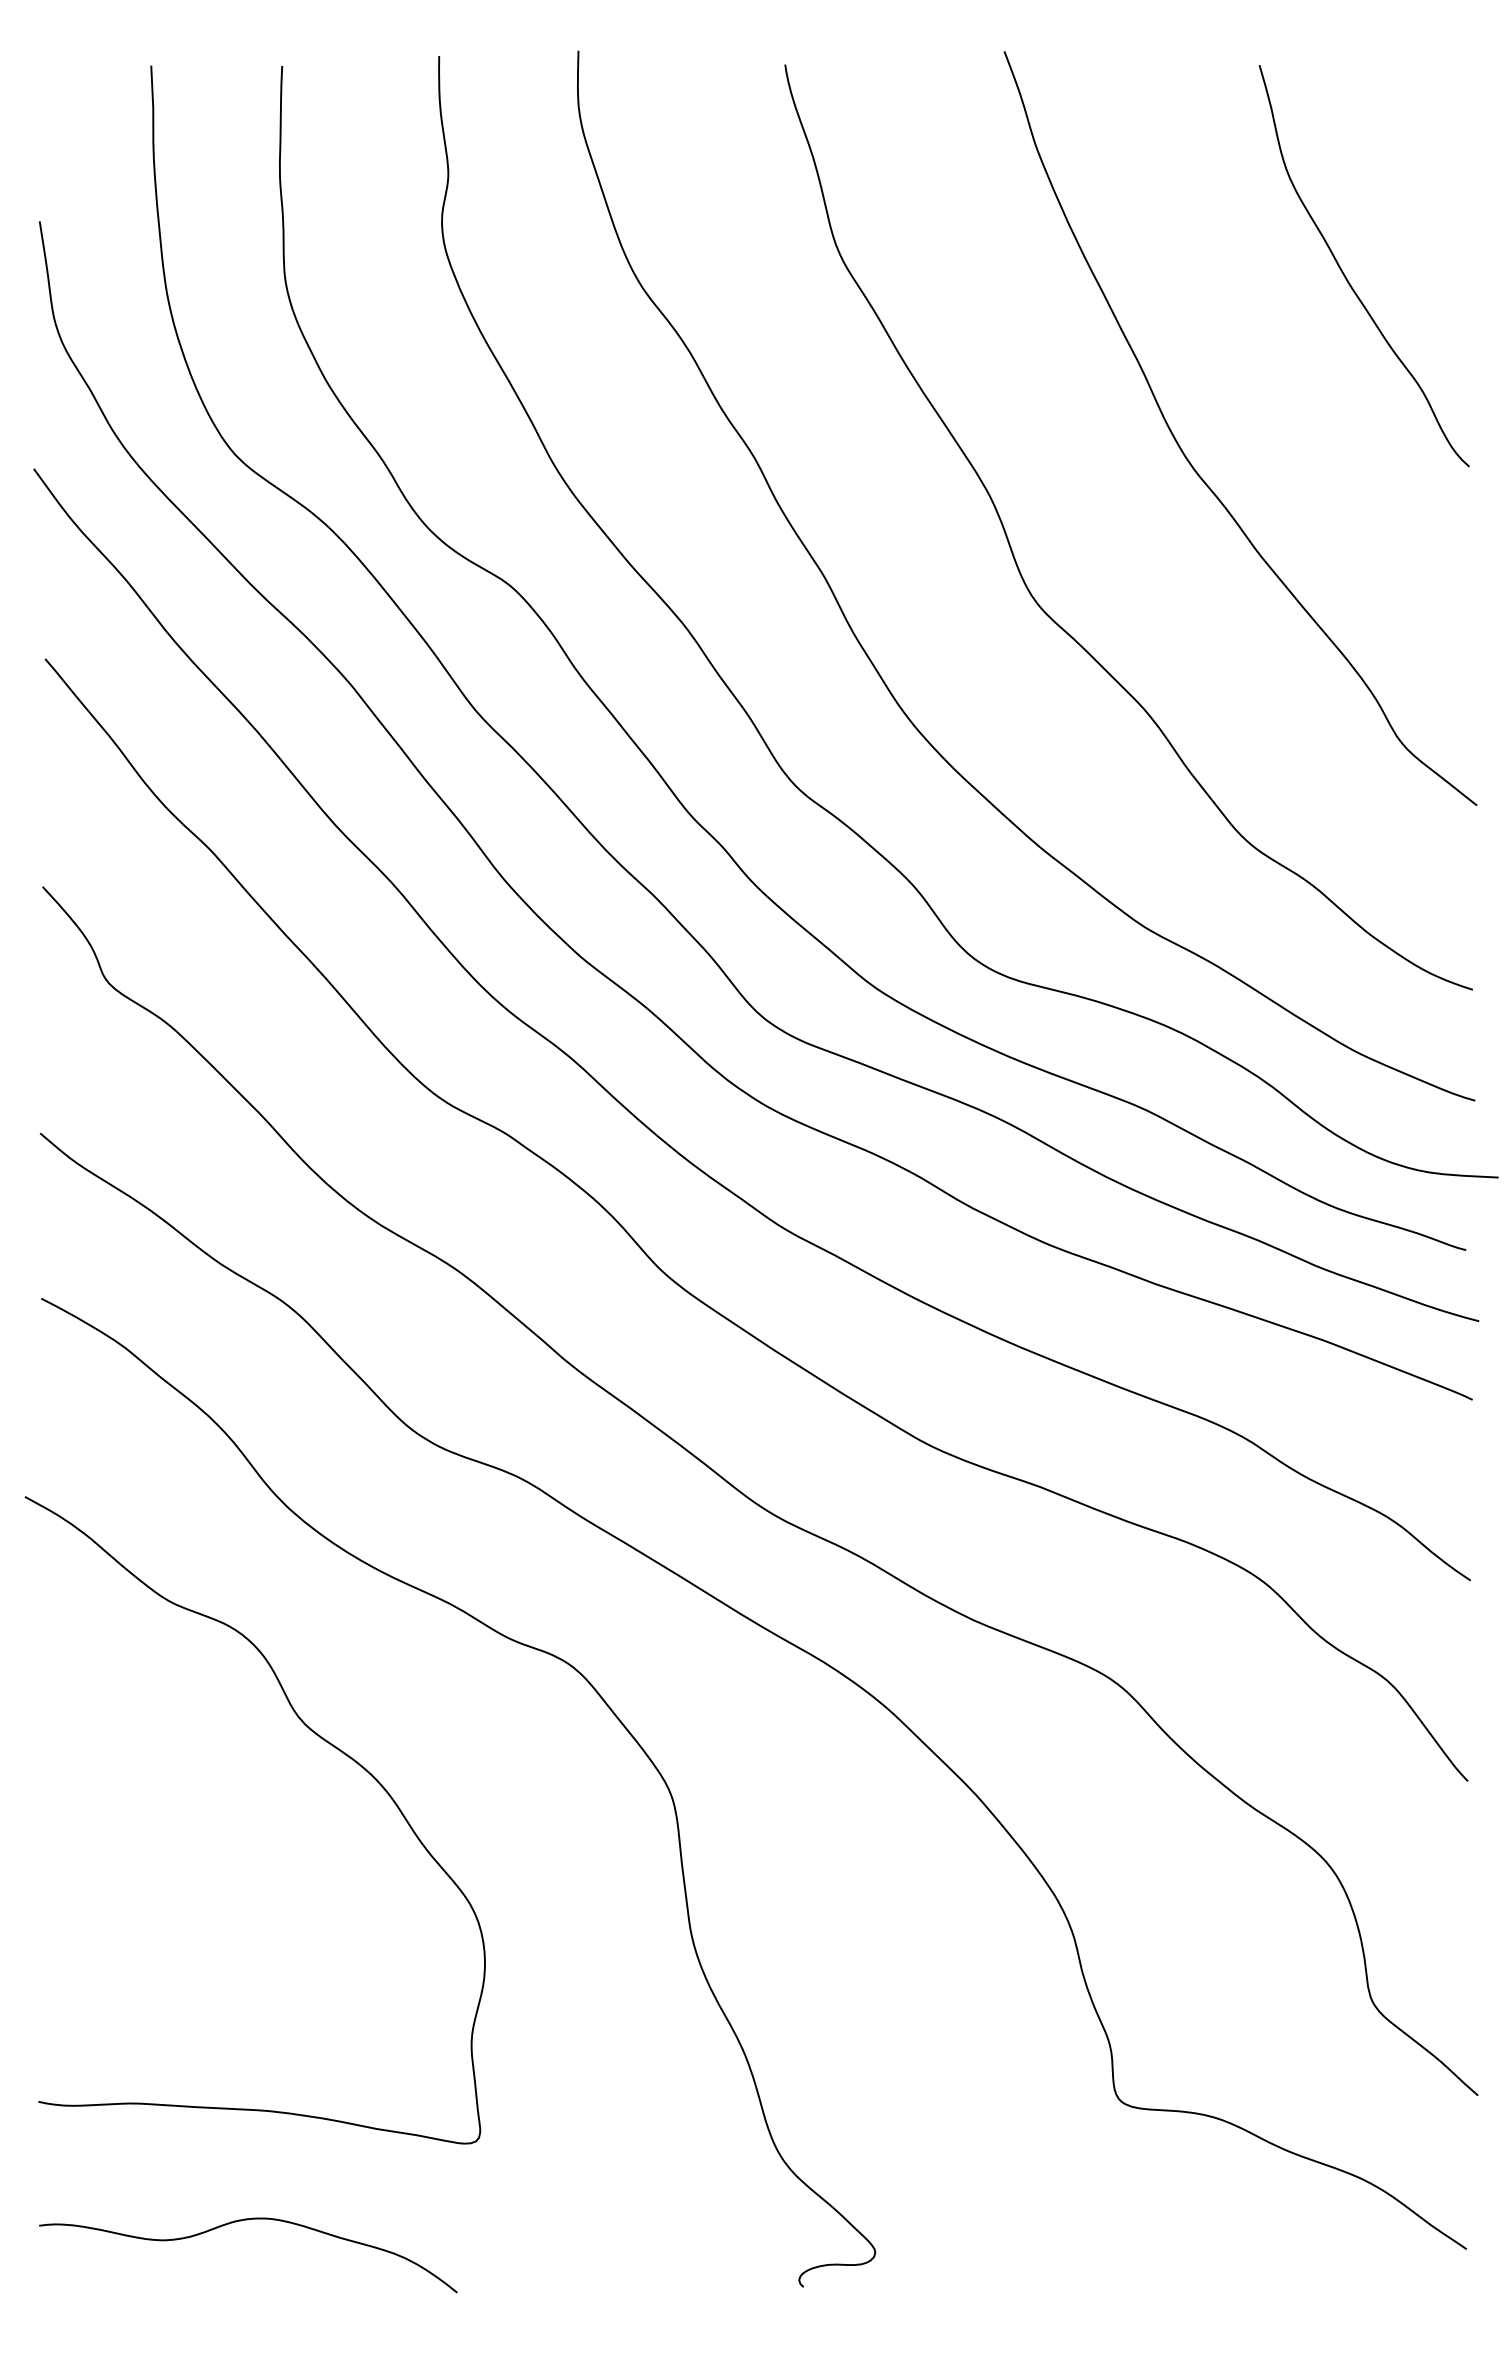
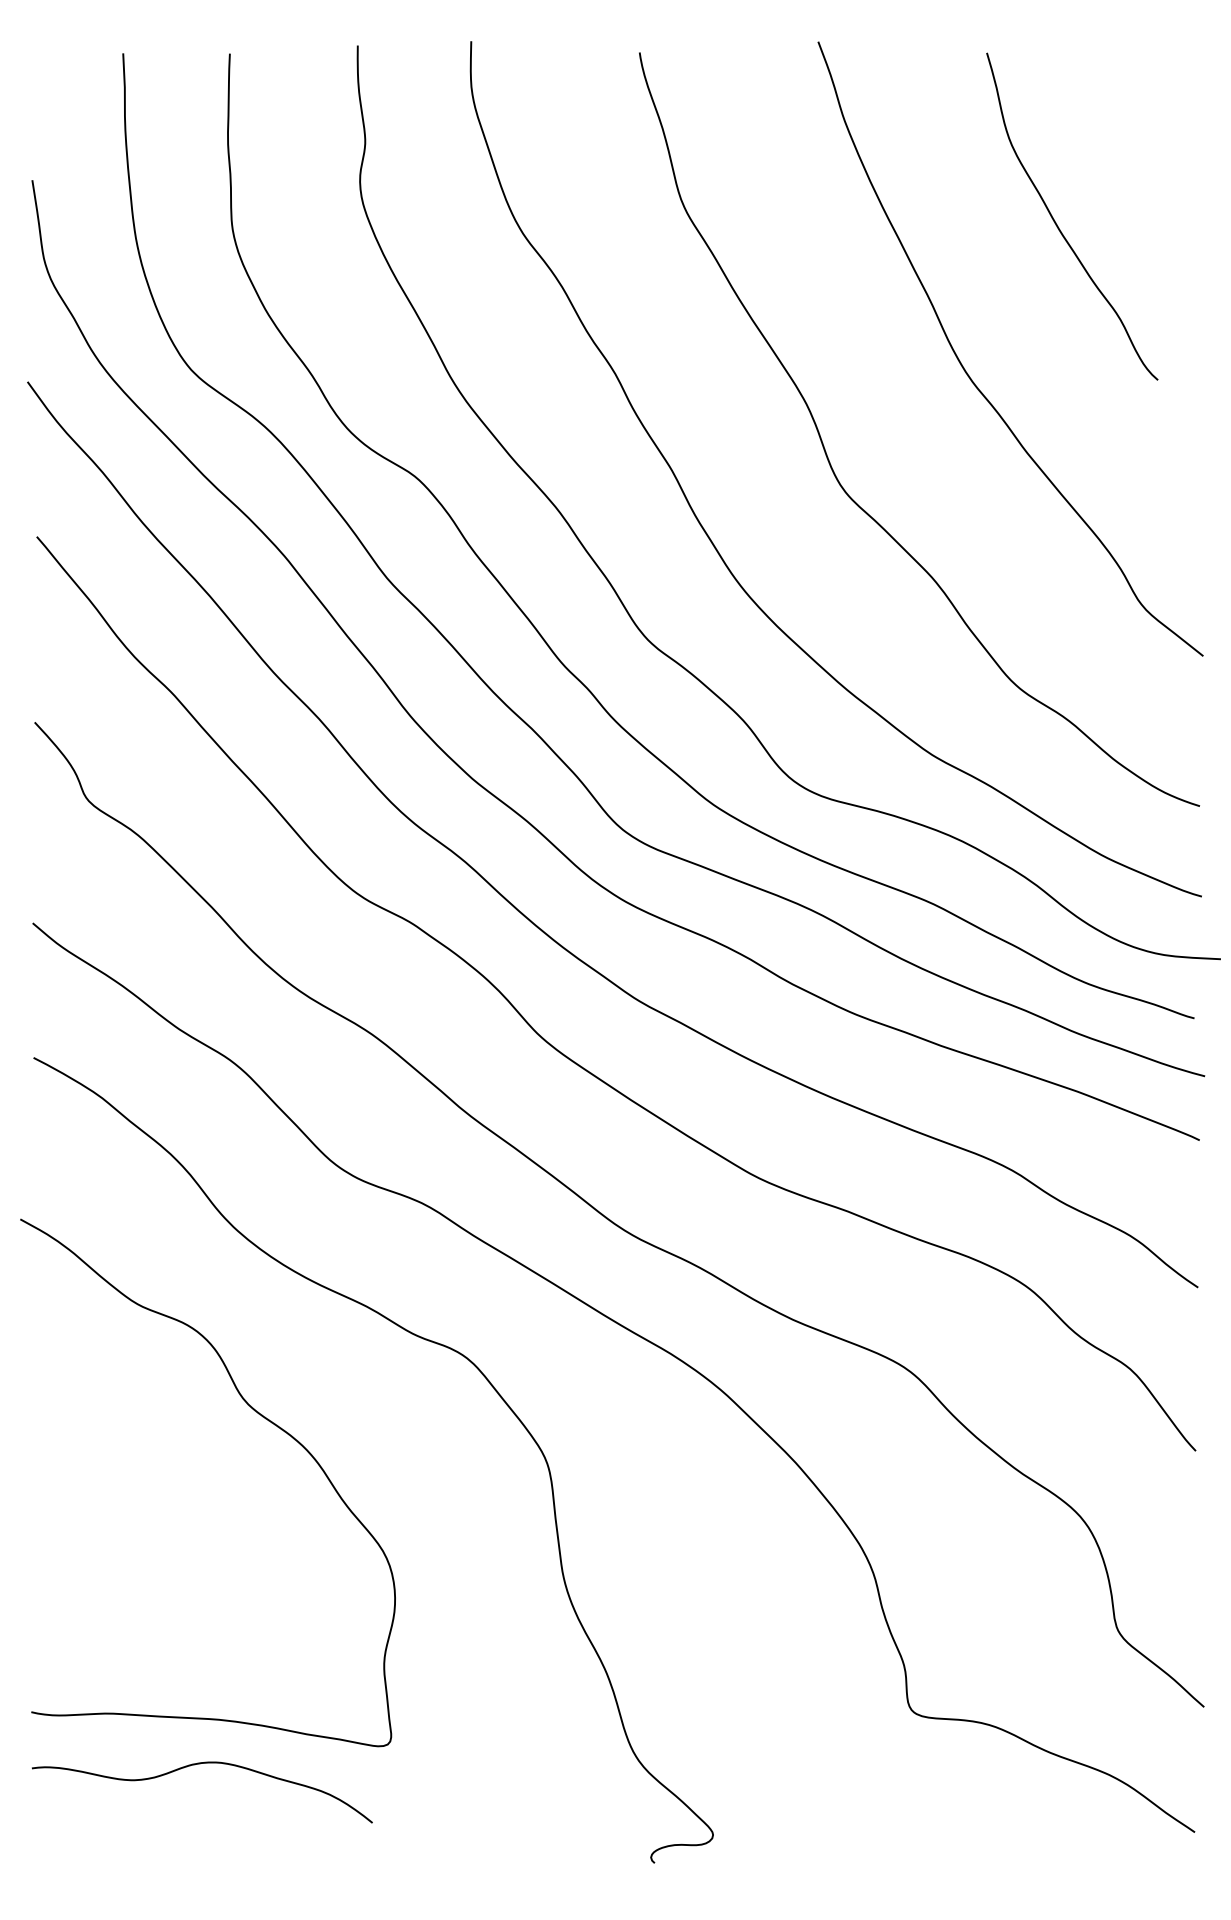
curve: (1346, 276) -> (1057, 225), moved
curve: (241, 2221) -> (196, 1764), moved

